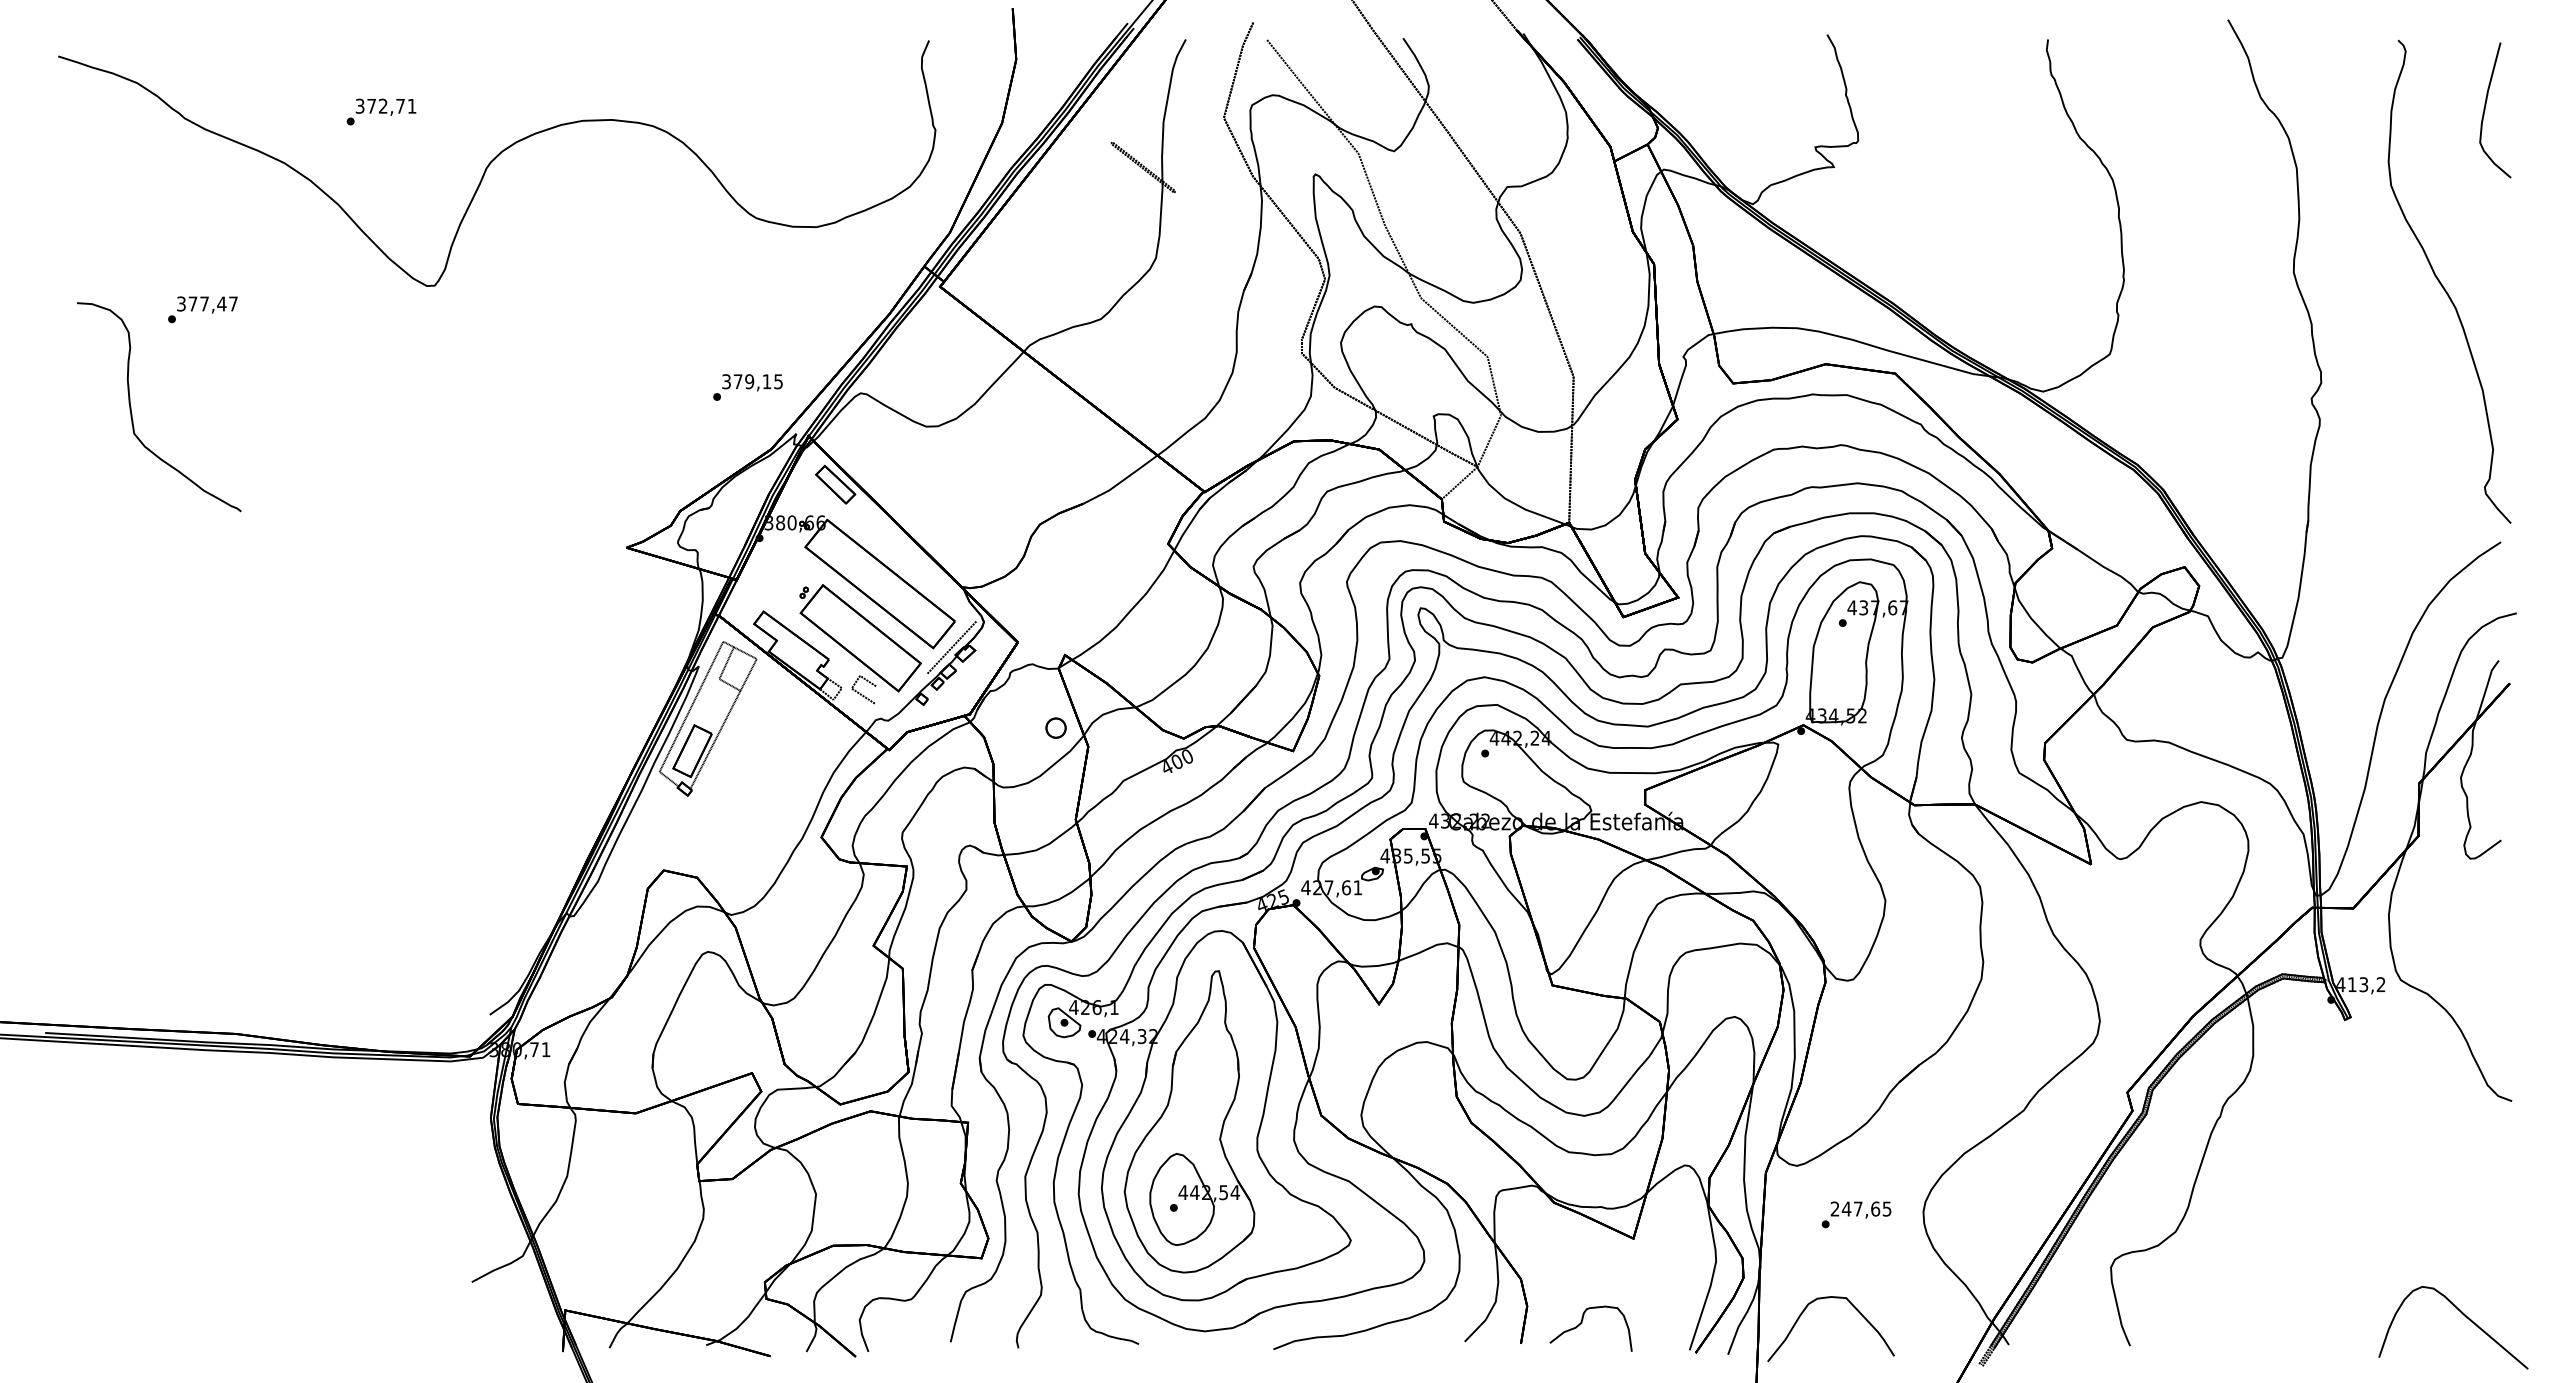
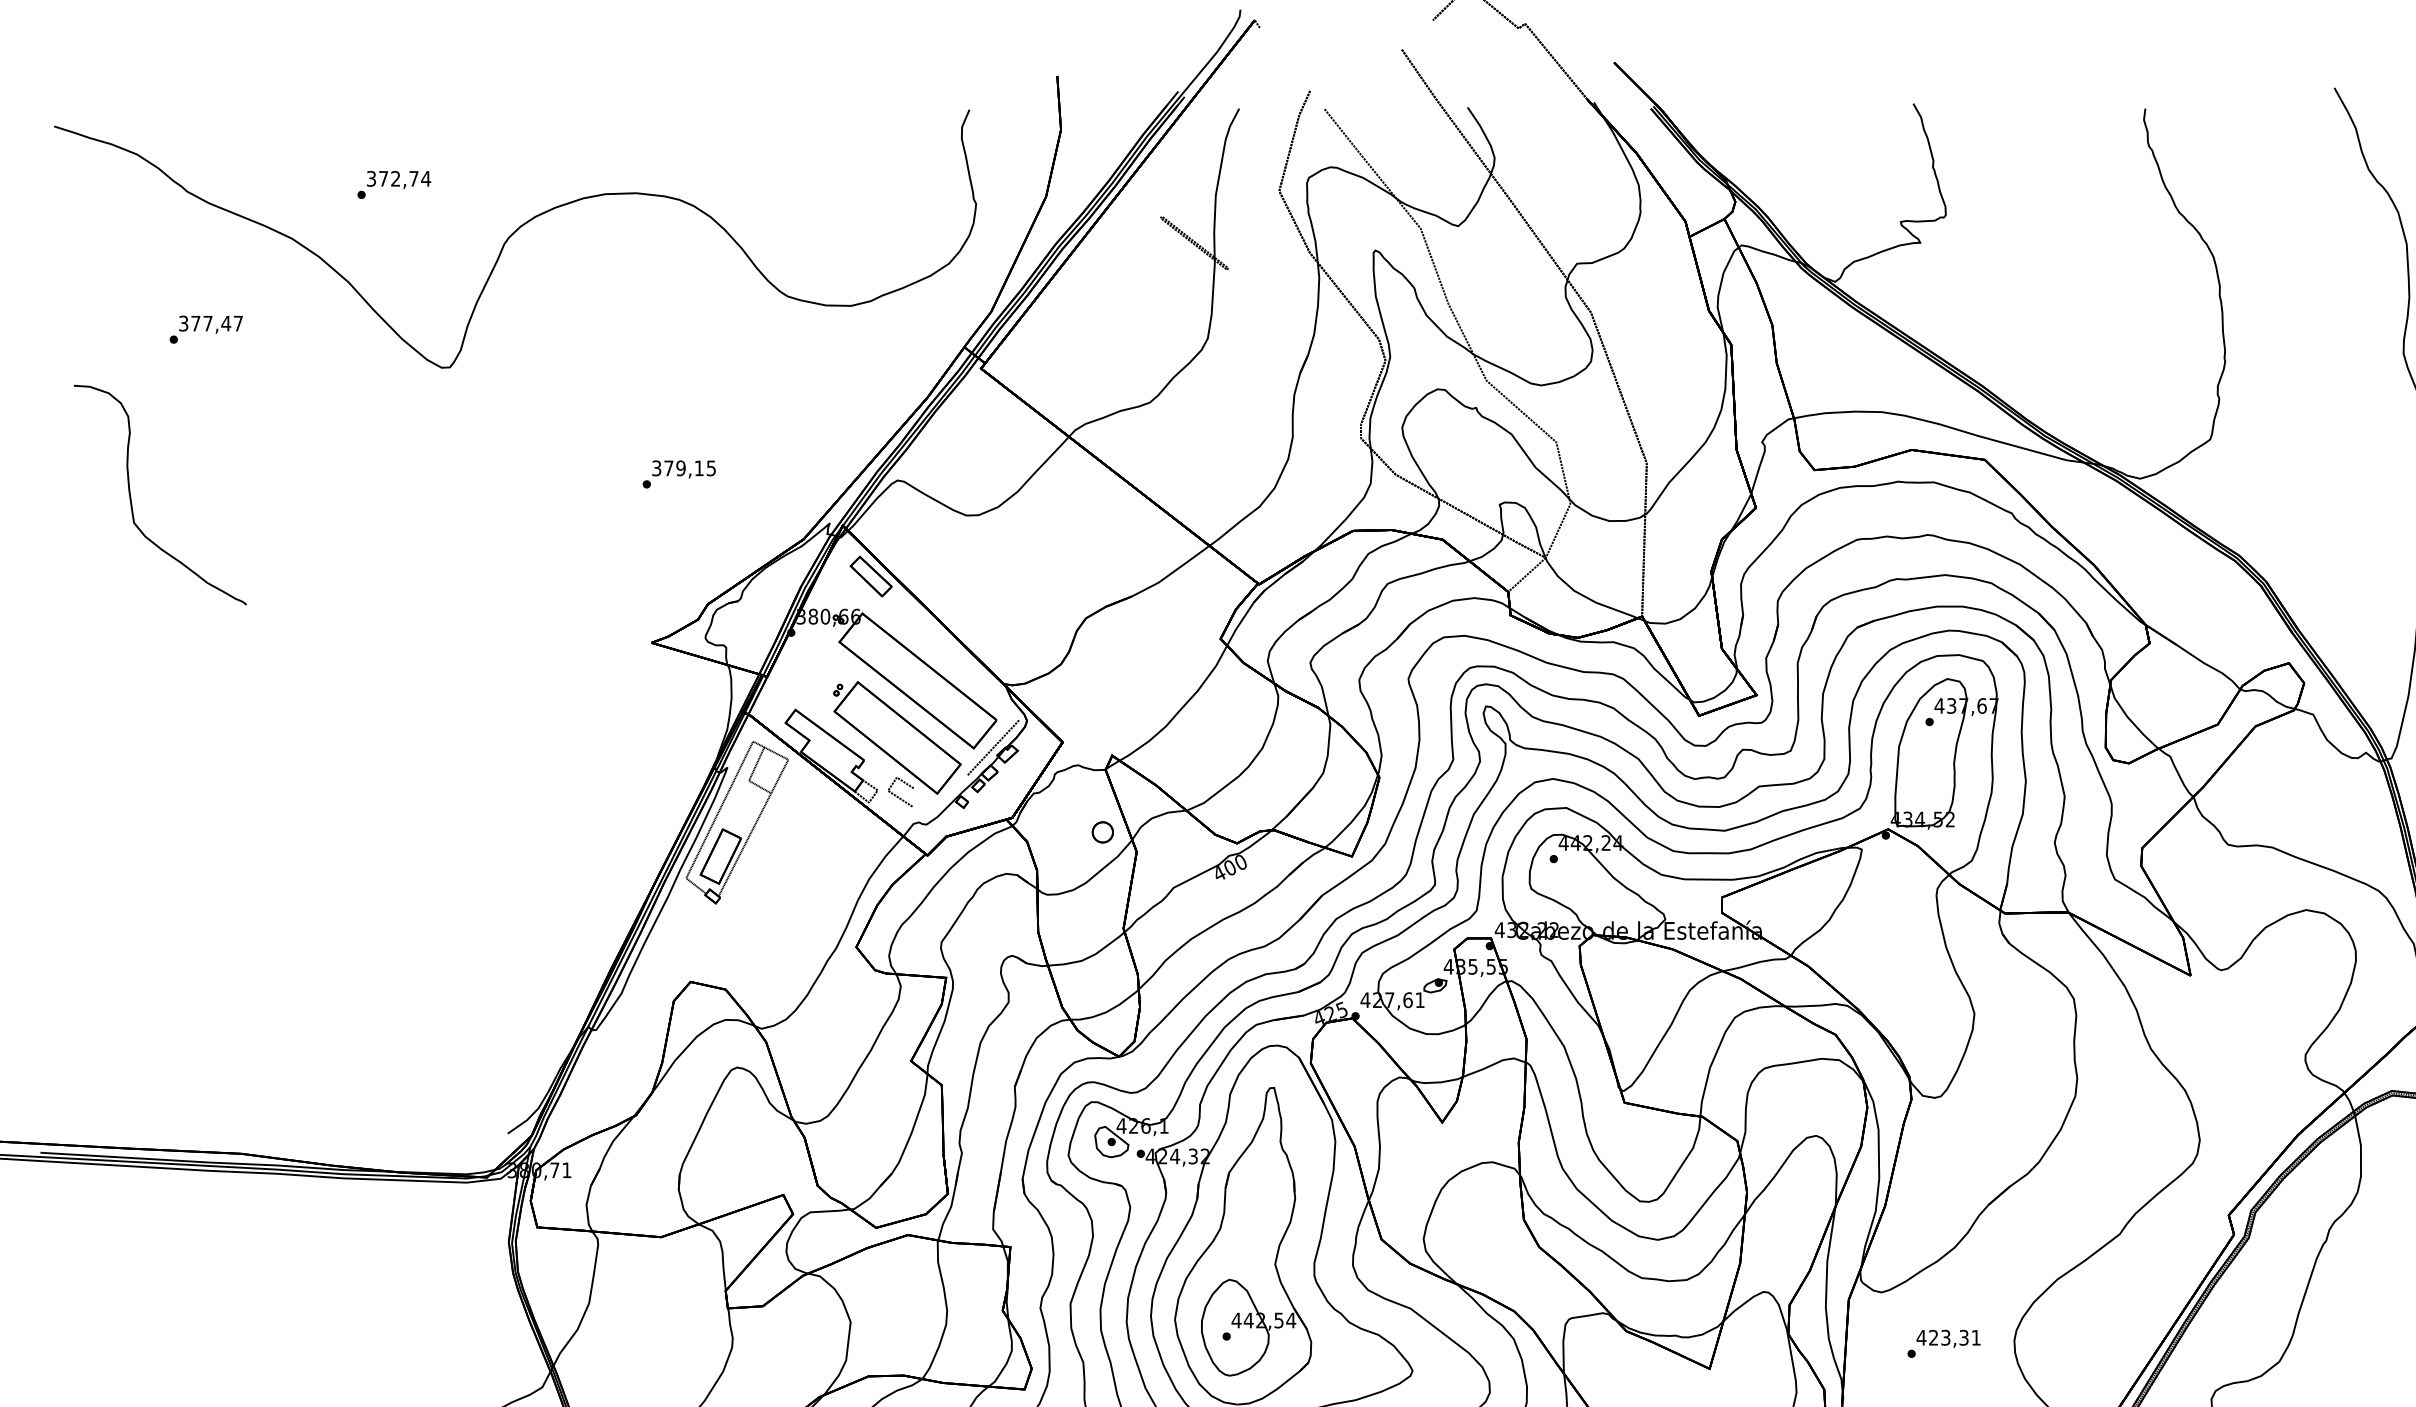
text: (411, 106) -> (425, 179), 372,71 -> 372,74
text: (202, 309) -> (205, 329), moved
text: (747, 387) -> (678, 474), moved
text: (1860, 1208) -> (1948, 1337), 247,65 -> 423,31

